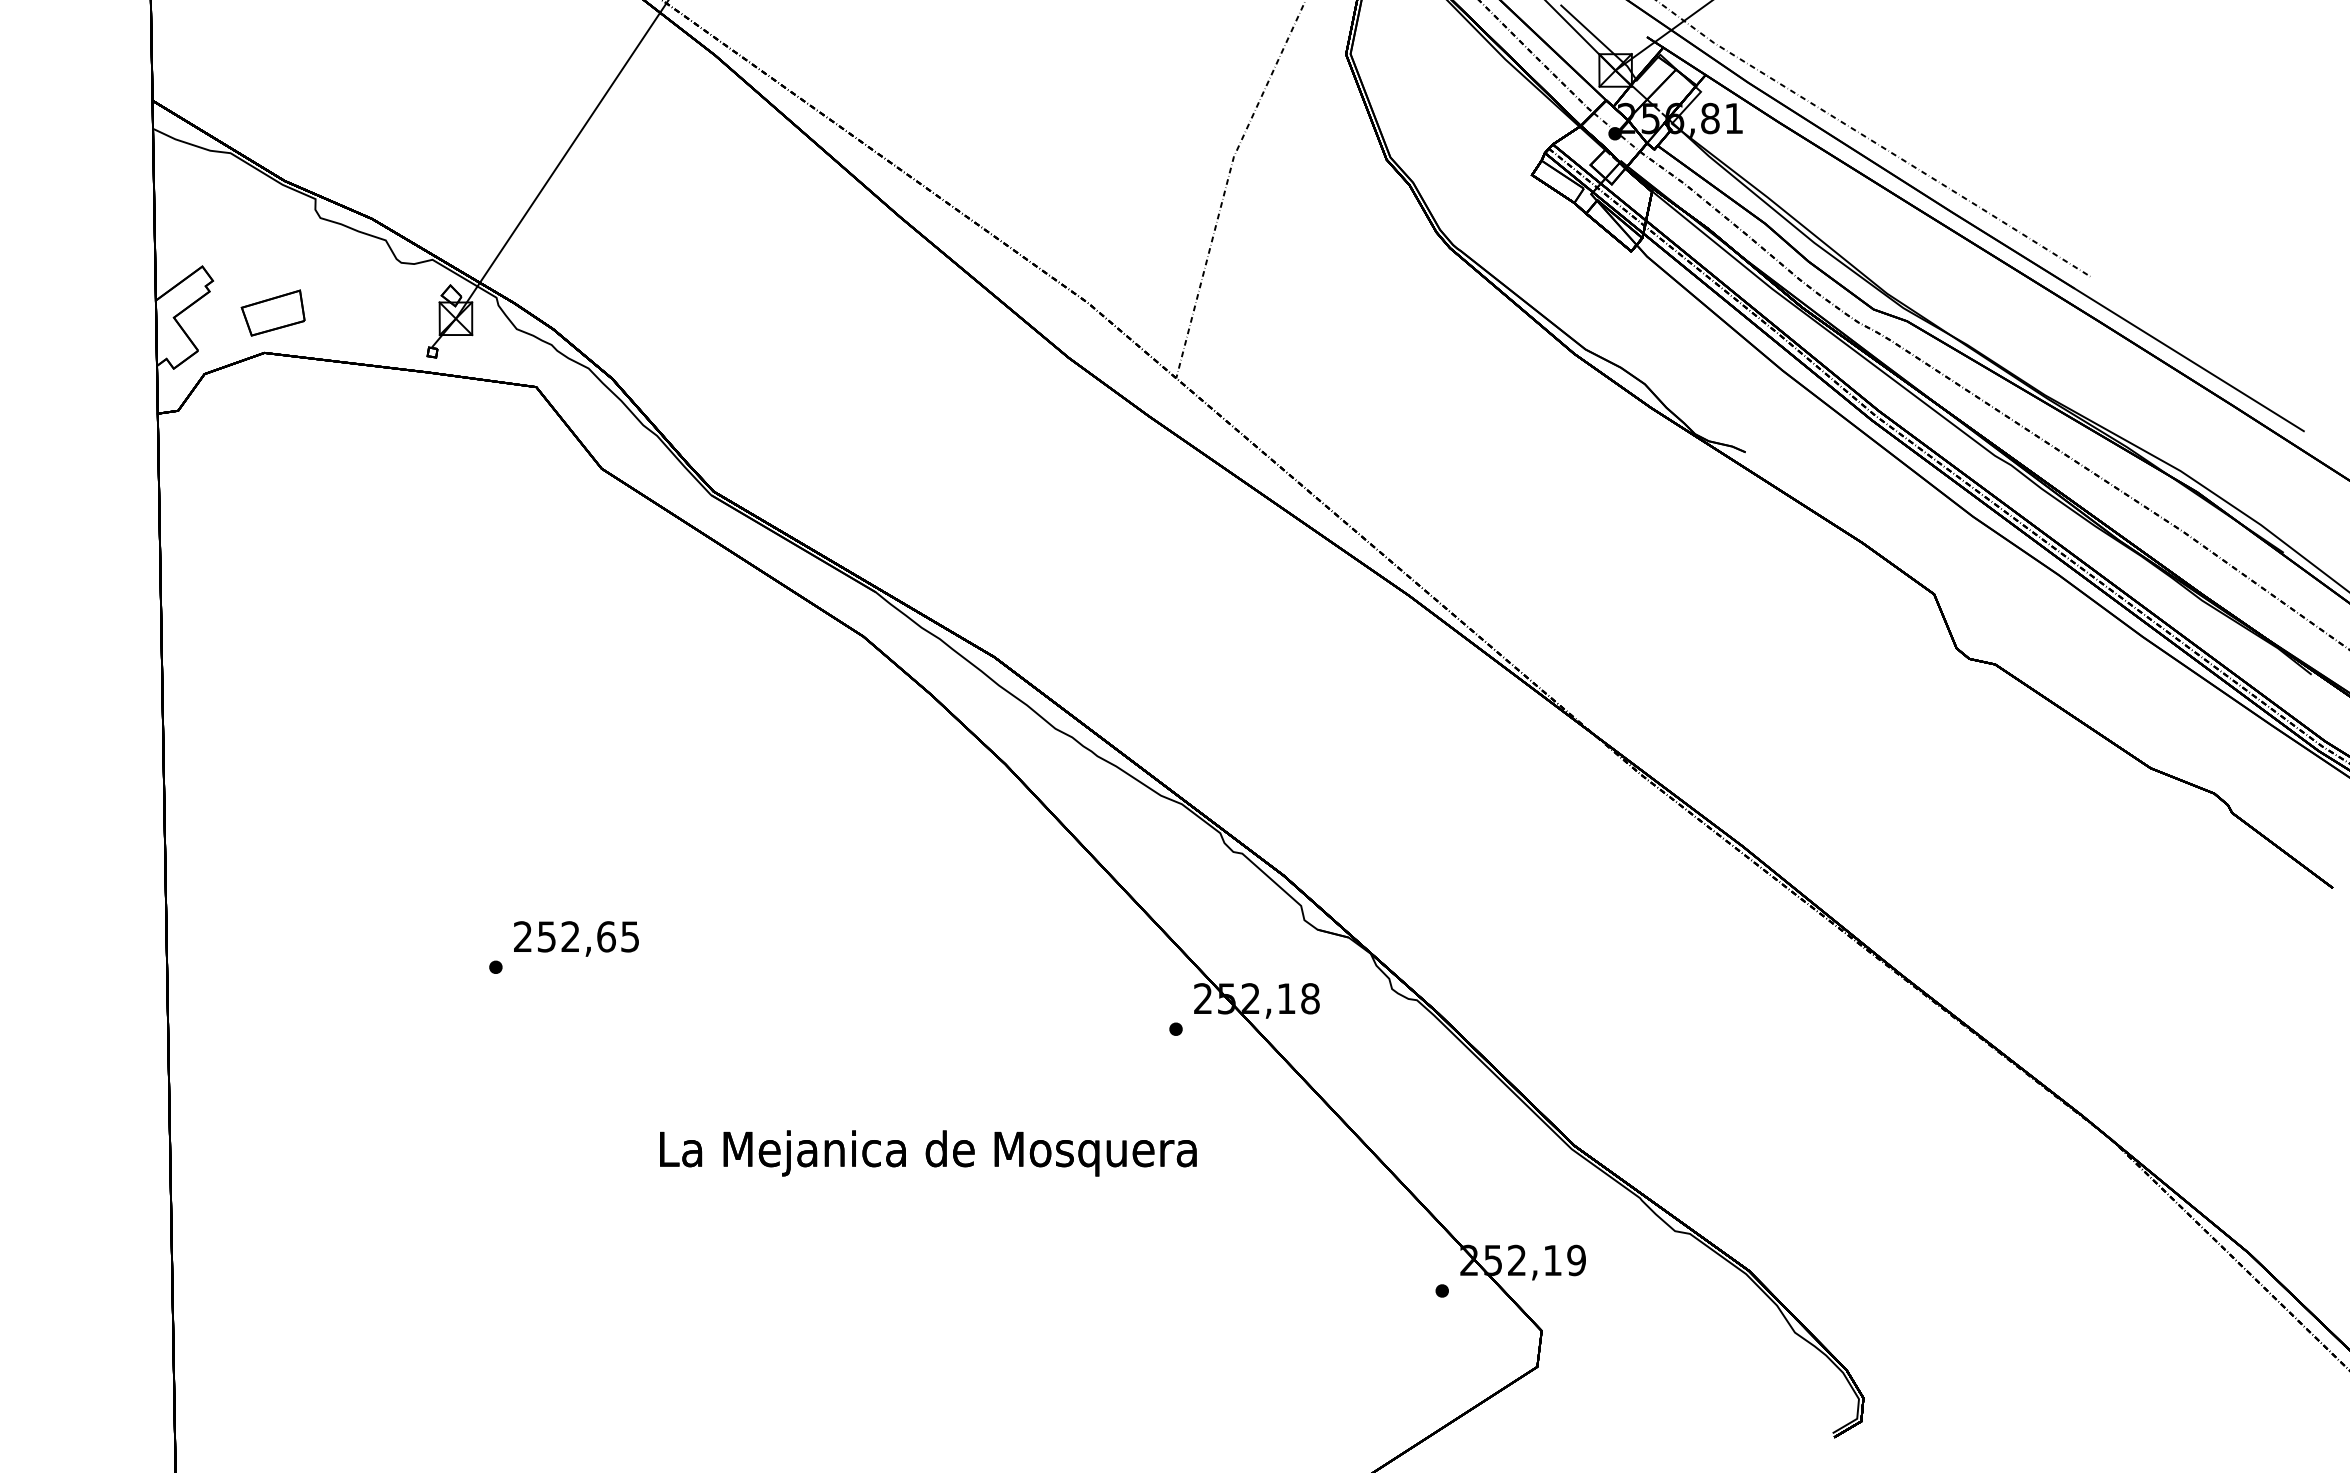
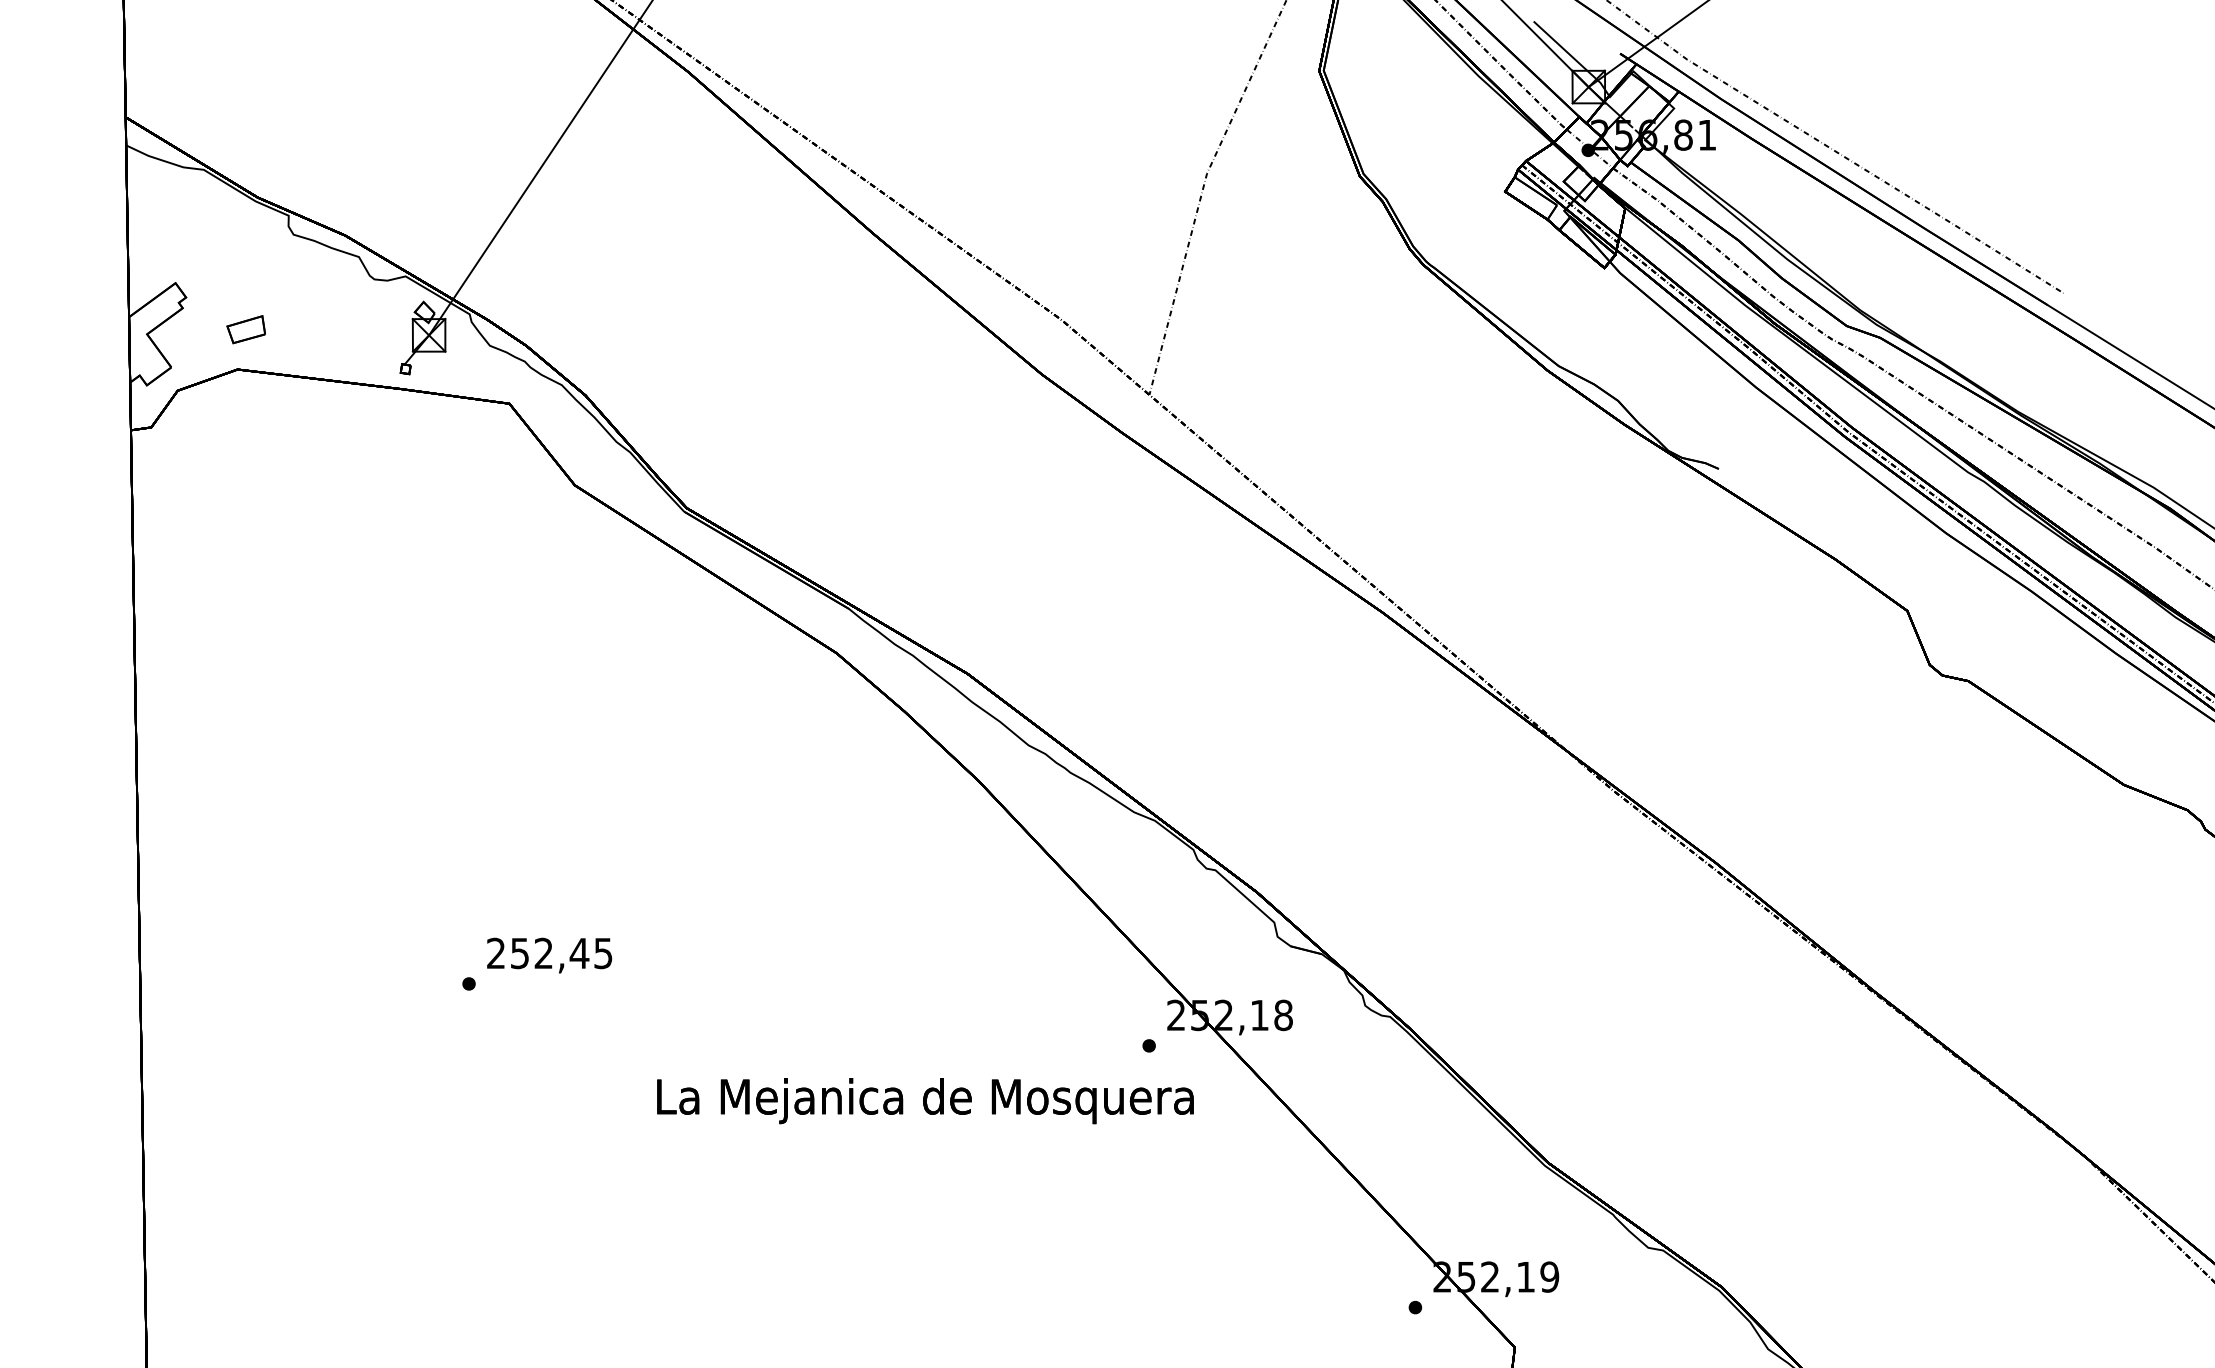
part: (272, 312) -> (245, 329), size x0.6
text: (606, 936) -> (579, 953), 252,65 -> 252,45
text: (928, 1153) -> (925, 1101), moved

